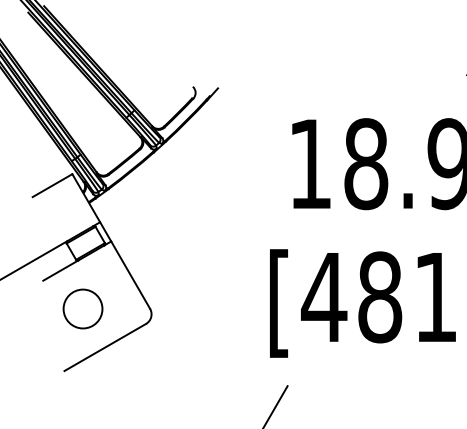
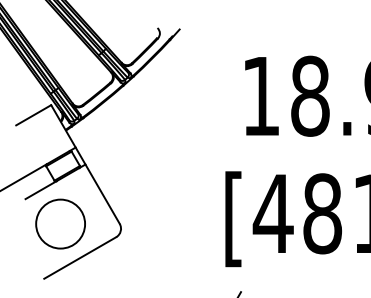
circle: (82, 308) -> (60, 223), size x1.43

